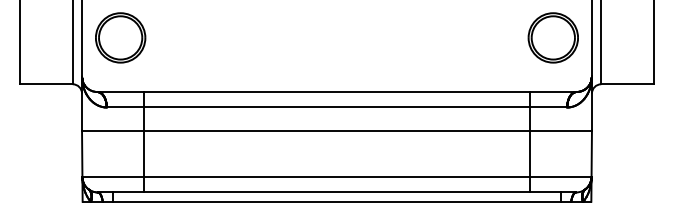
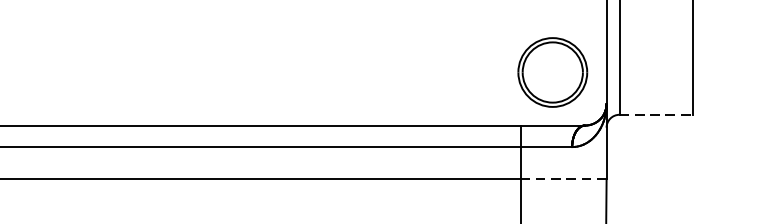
part: (552, 37) -> (551, 71), moved
line: (628, 84) -> (657, 115), solid -> dashed
line: (561, 130) -> (564, 179), solid -> dashed

